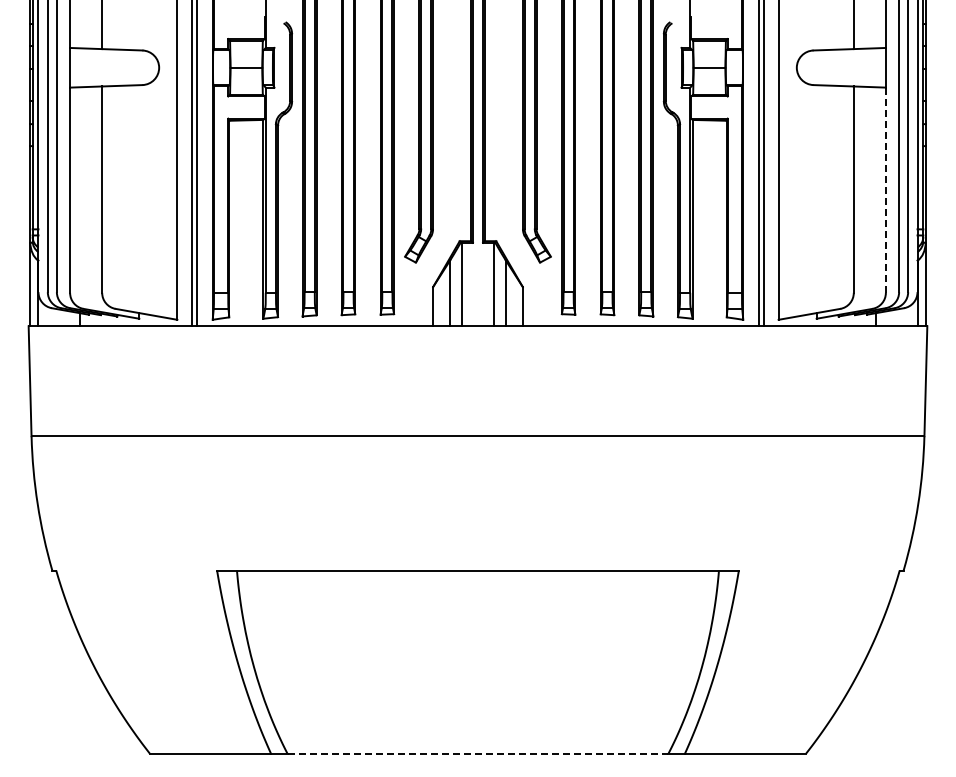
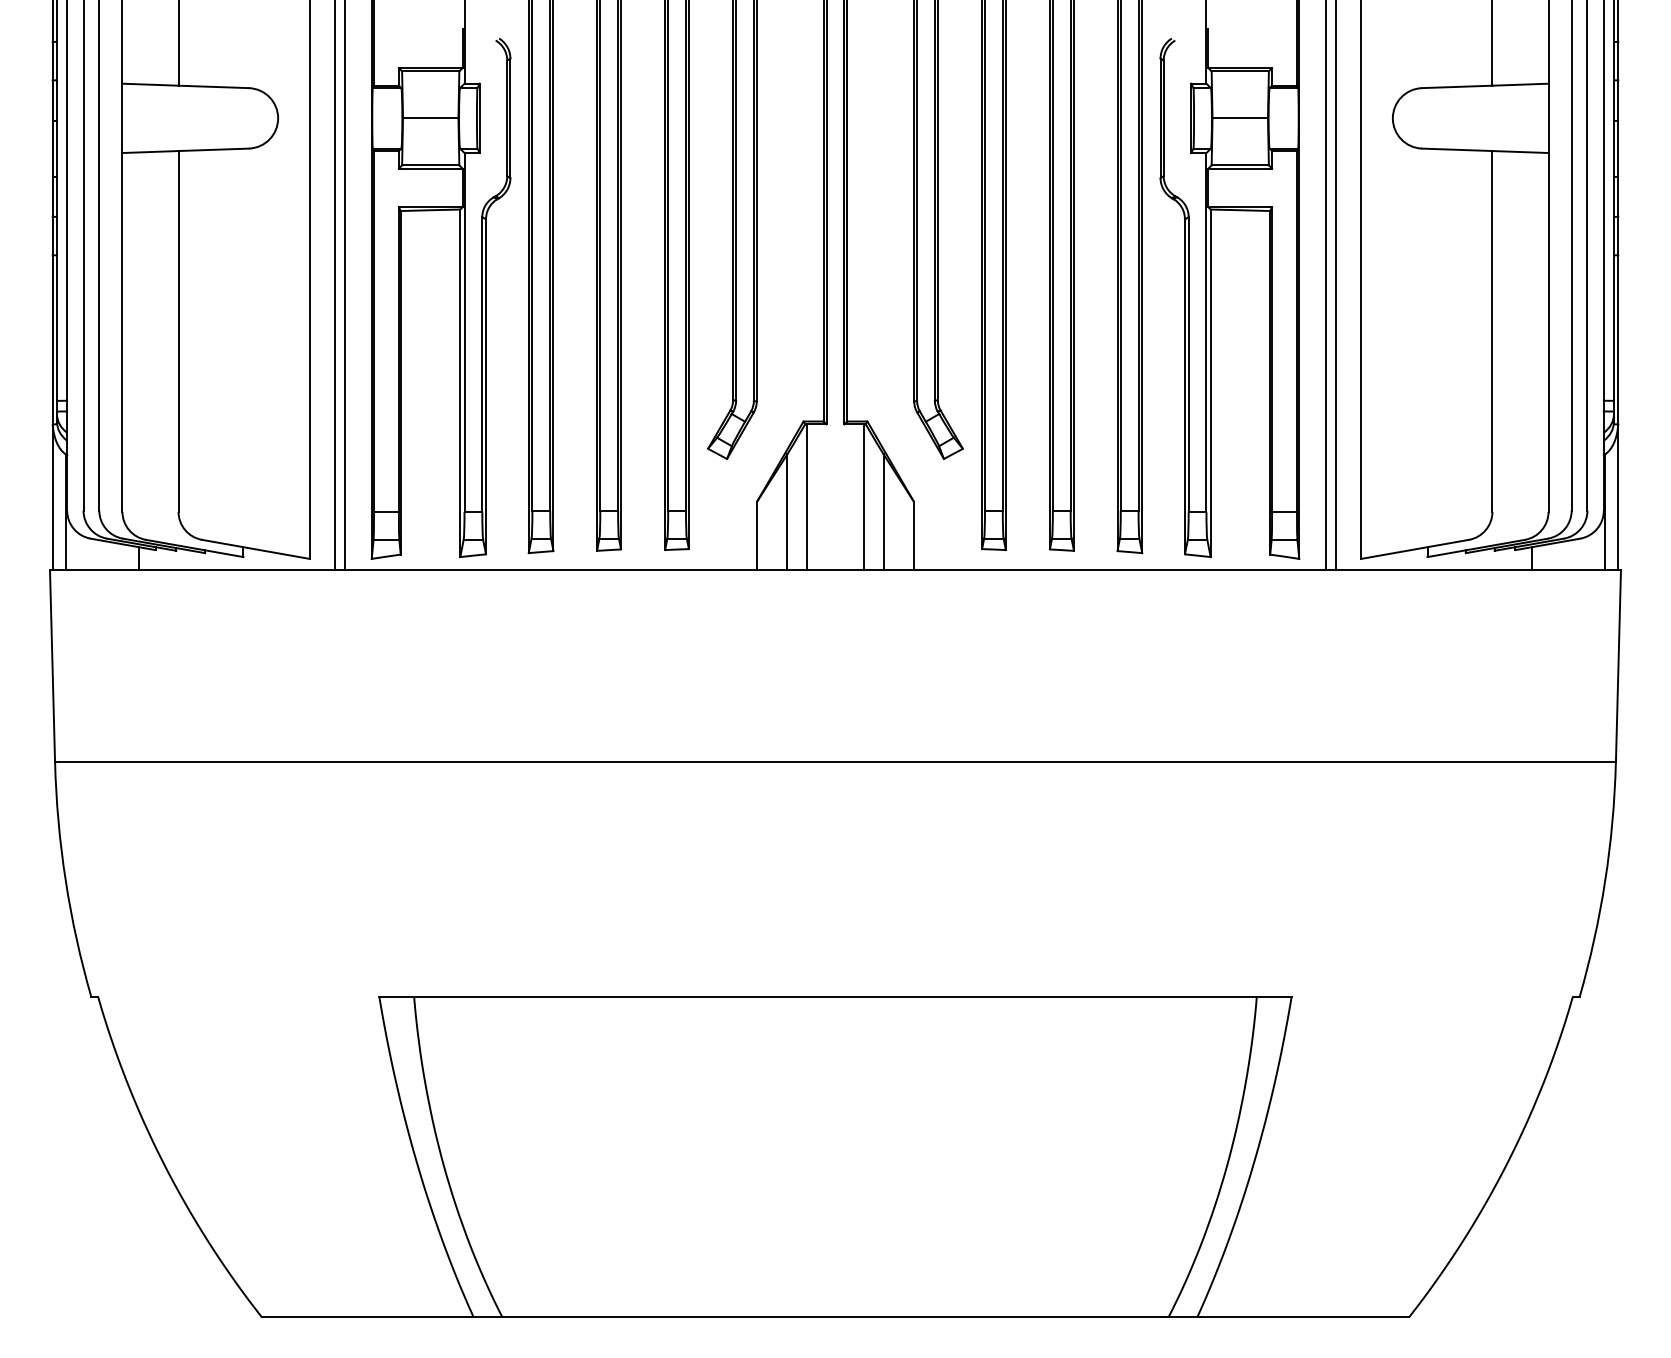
line: (885, 190) -> (1547, 332), dashed -> solid
line: (478, 753) -> (836, 1317), dashed -> solid

